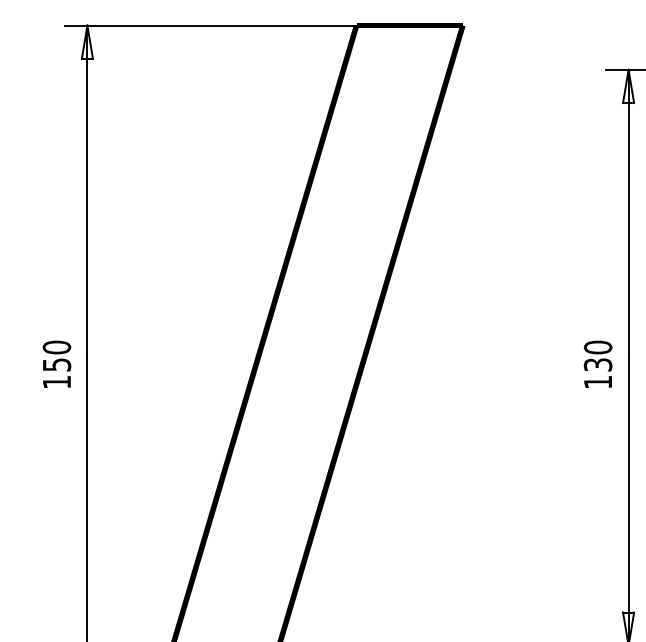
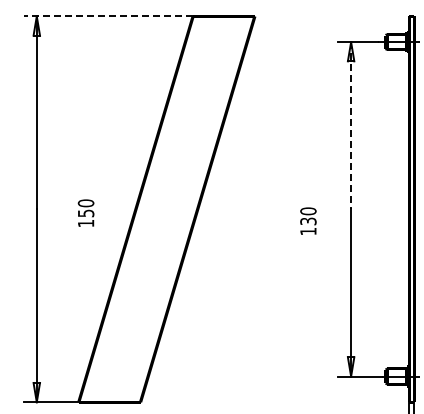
line: (210, 25) -> (108, 16), solid -> dashed
line: (629, 213) -> (351, 125), solid -> dashed
text: (55, 363) -> (85, 212), moved
text: (598, 363) -> (308, 220), moved

